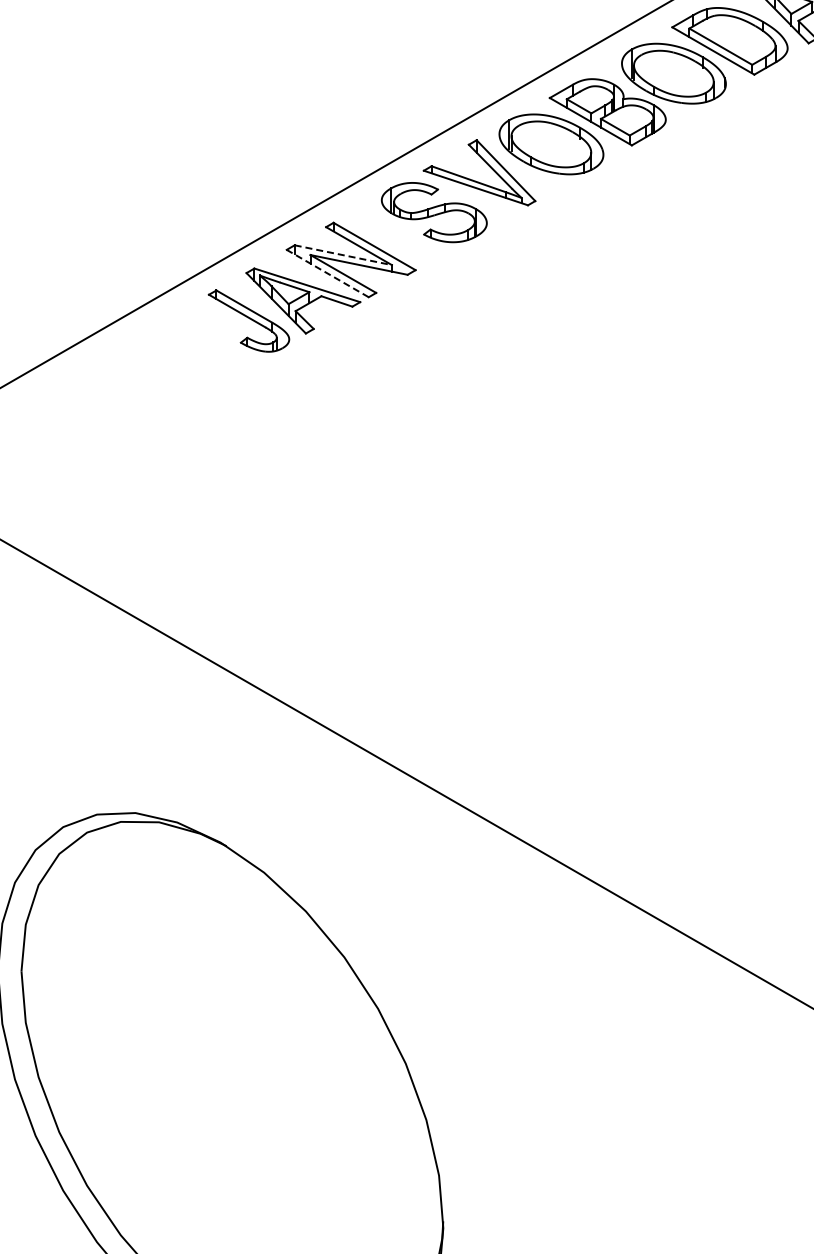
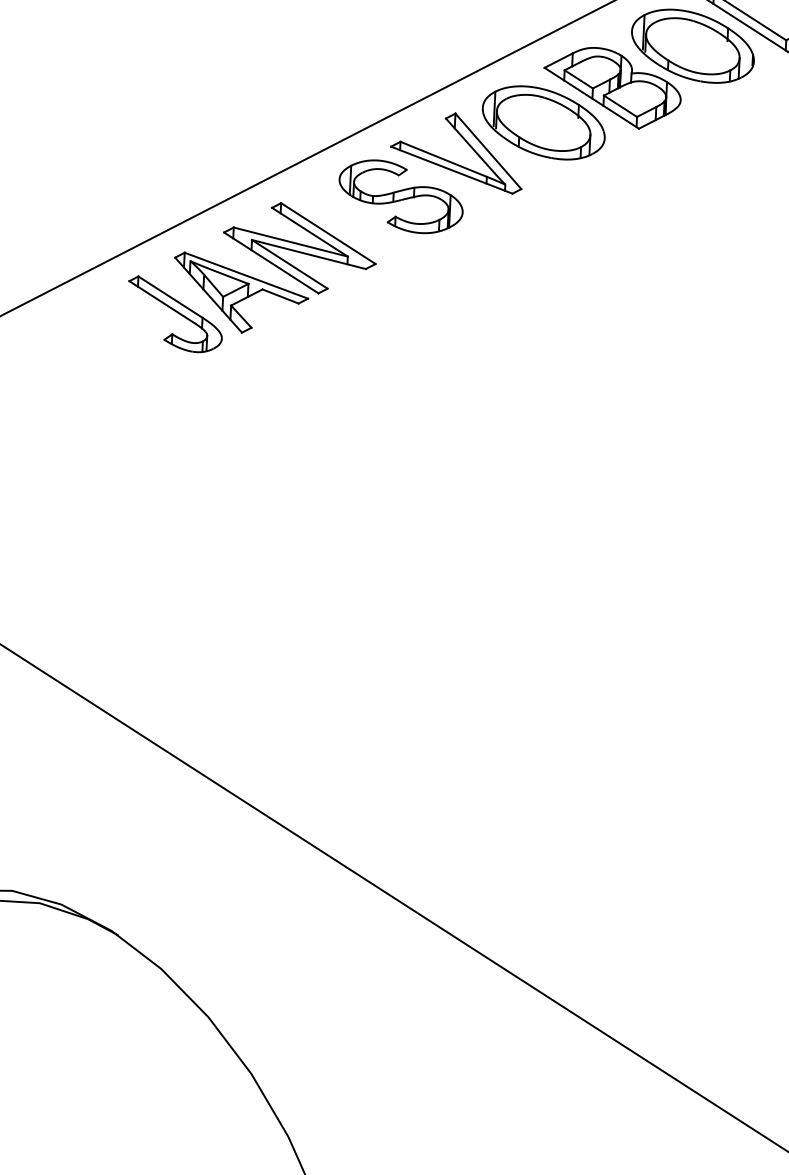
line: (343, 255) -> (291, 242), dashed -> solid
line: (327, 273) -> (271, 262), dashed -> solid

